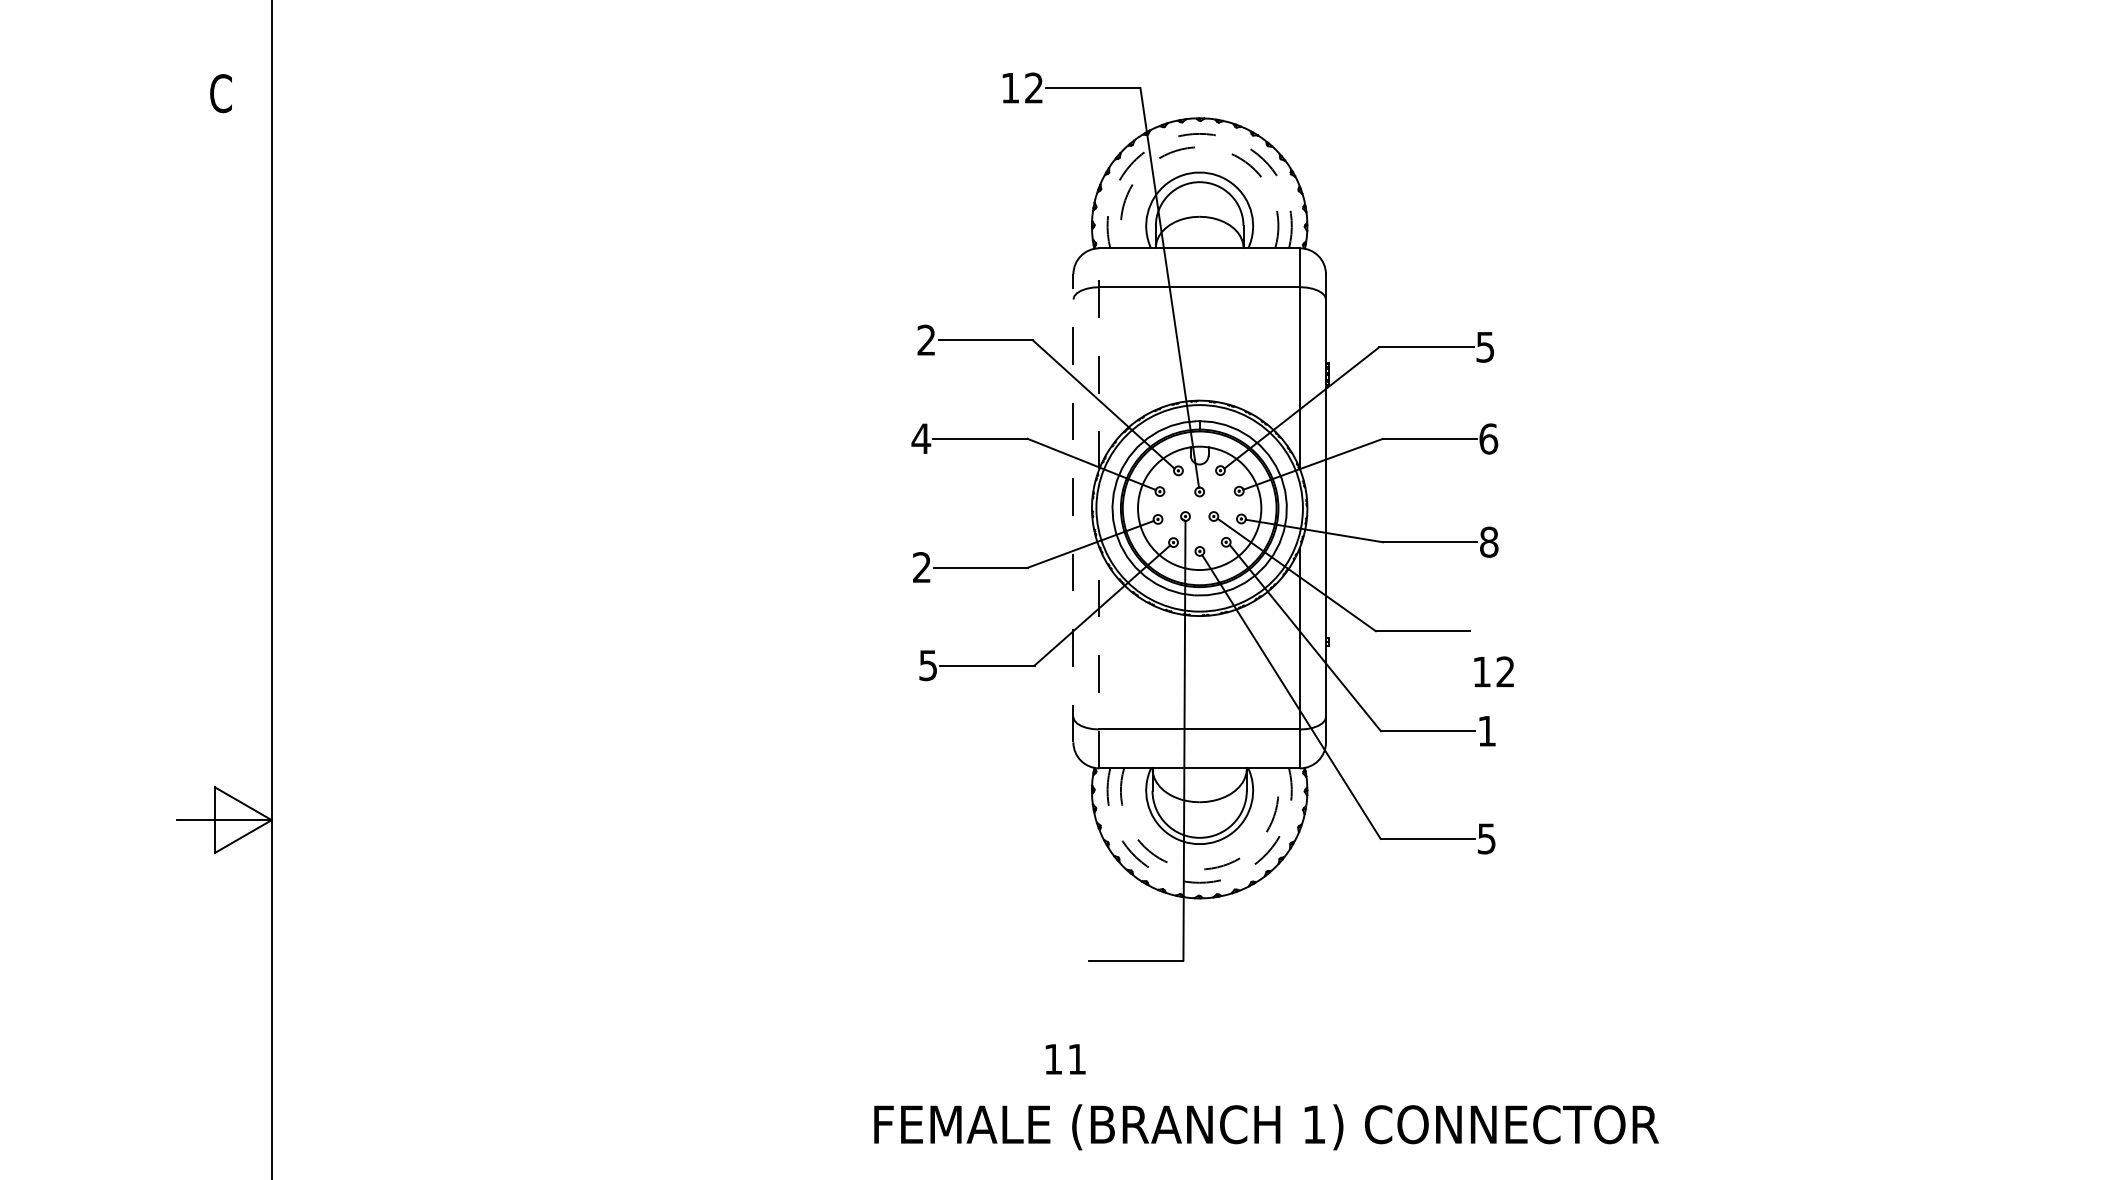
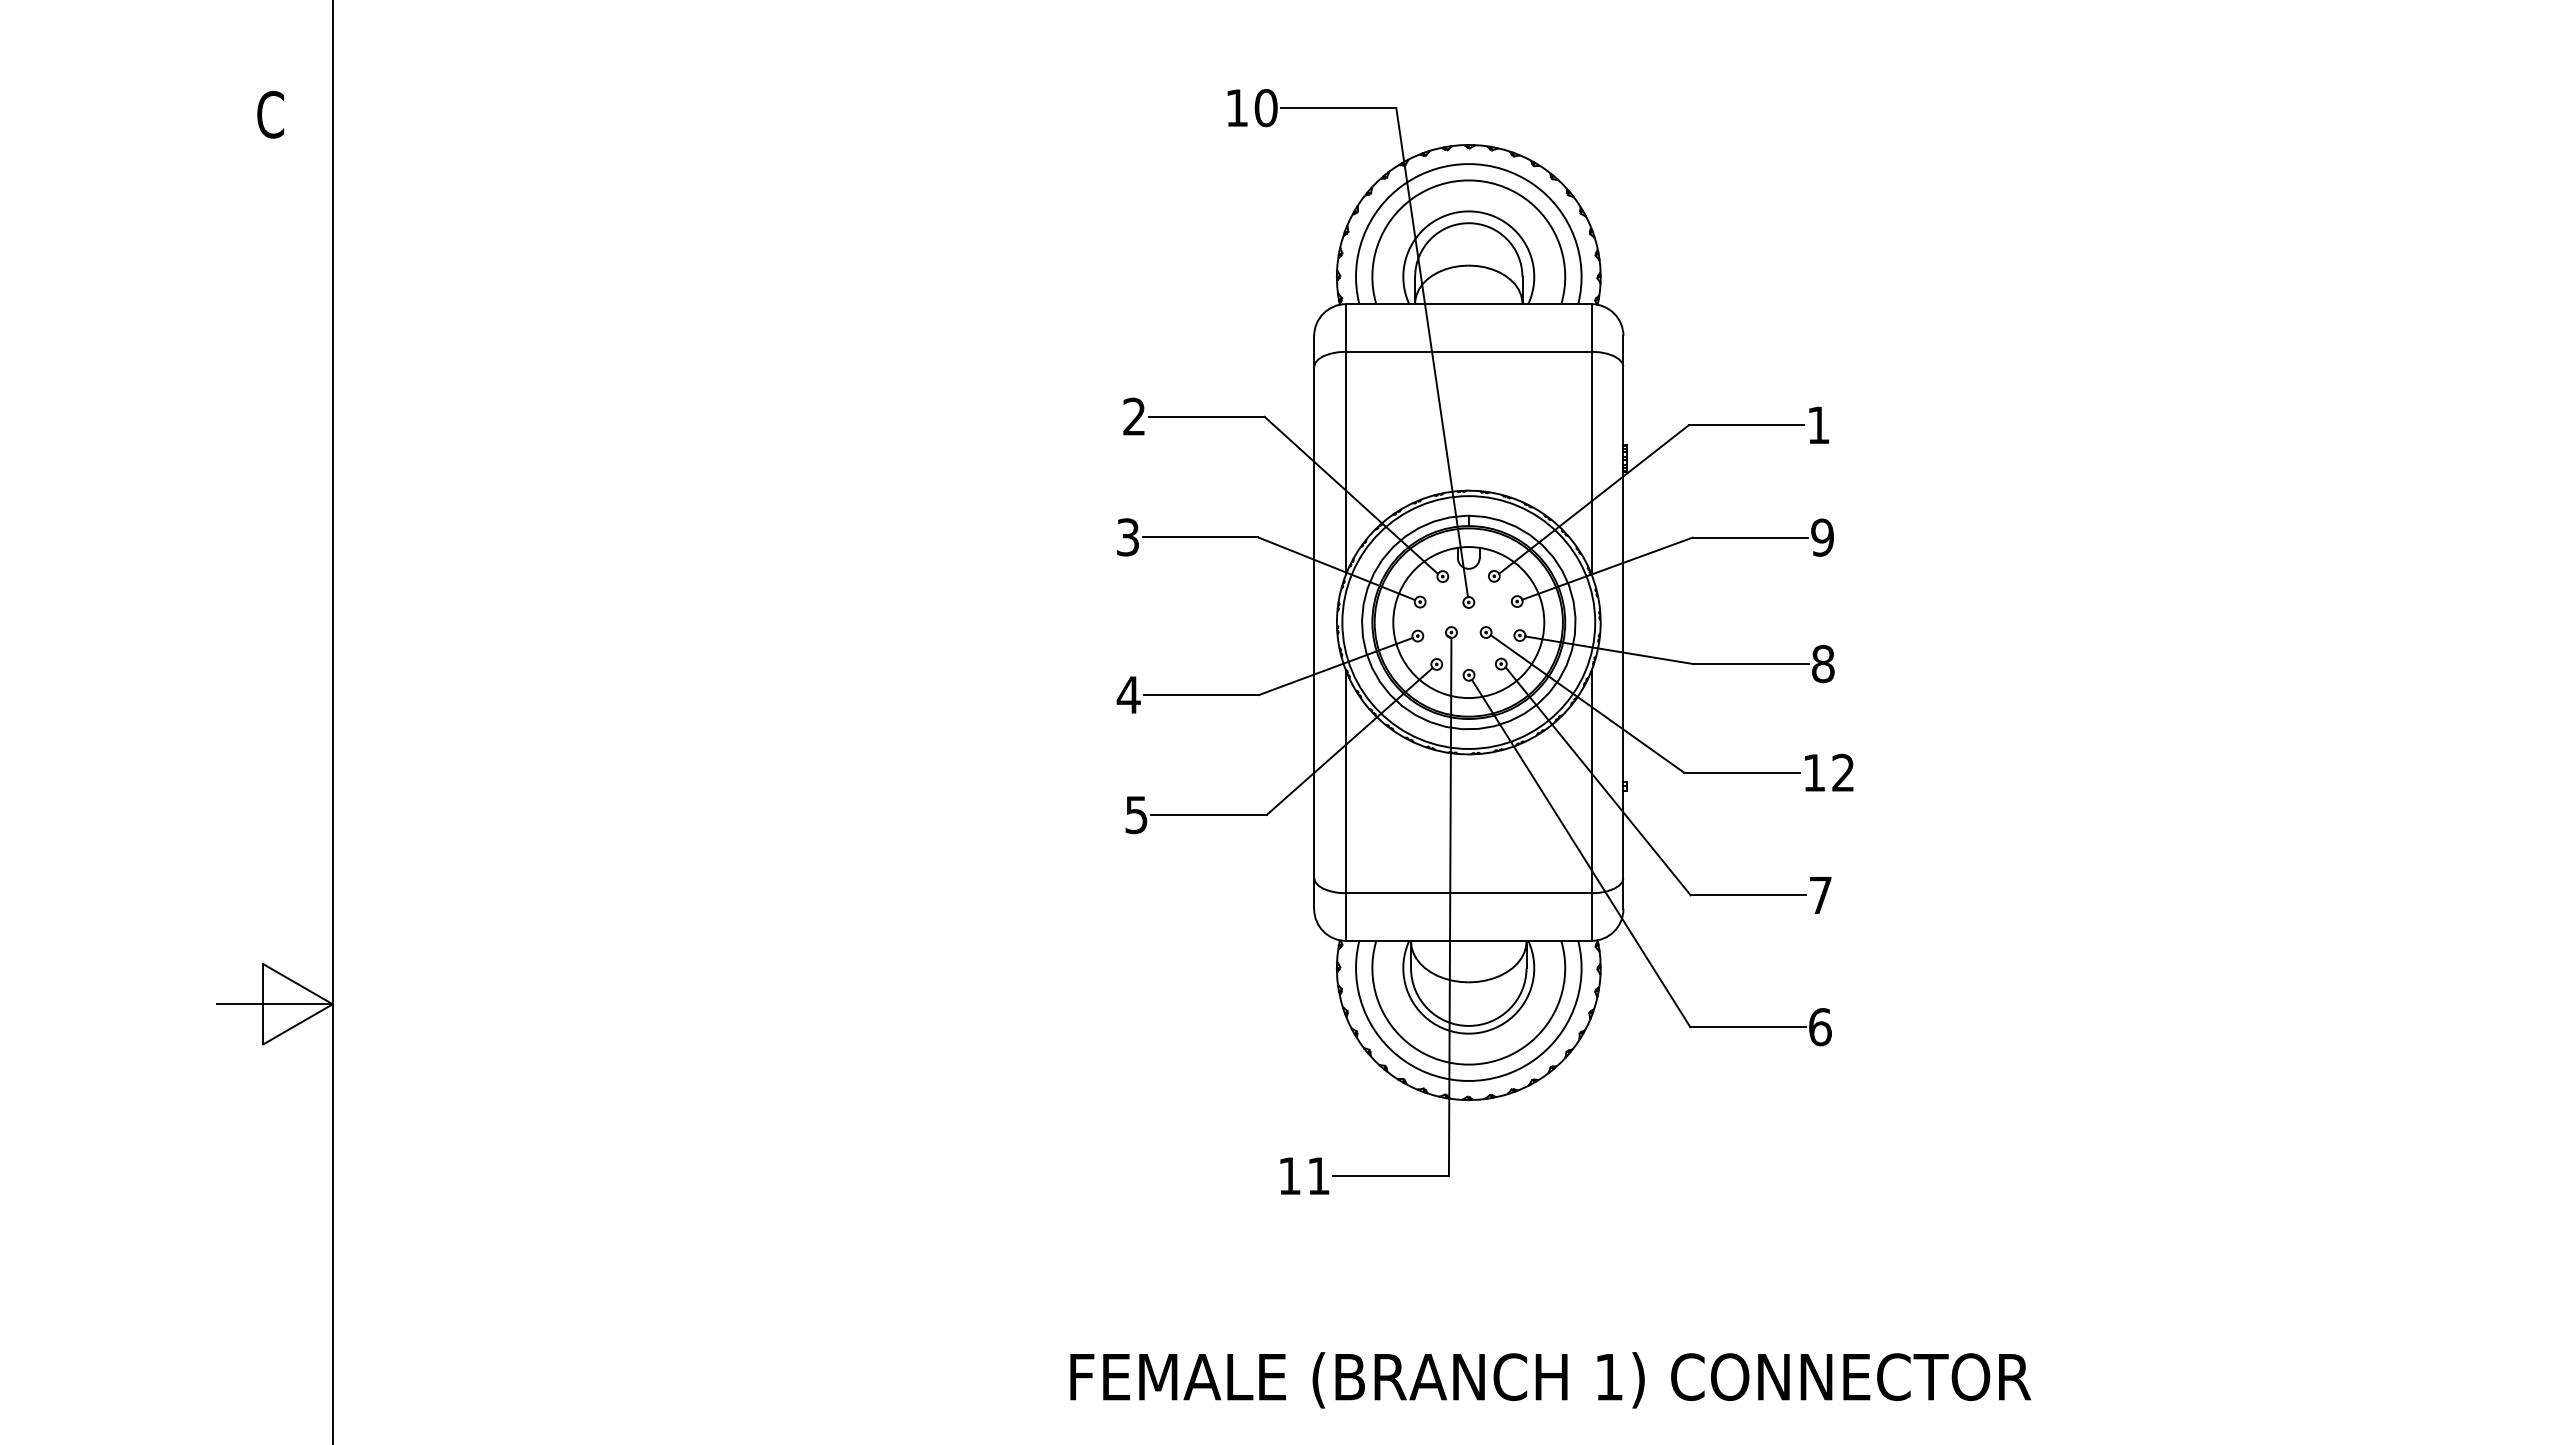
text: (1033, 88) -> (1265, 108), 12 -> 10
arc: (1199, 134) -> (1468, 164), dashed -> solid
arc: (1199, 147) -> (1468, 180), dashed -> solid
text: (1485, 347) -> (1818, 425), 5 -> 1
line: (1099, 358) -> (1346, 438), dashed -> solid
text: (920, 438) -> (1127, 537), 4 -> 3
text: (1488, 438) -> (1822, 537), 6 -> 9
line: (1073, 508) -> (1314, 622), dashed -> solid
text: (921, 567) -> (1128, 694), 2 -> 4
line: (1099, 657) -> (1346, 805), dashed -> solid
text: (1494, 671) -> (1829, 772), moved
text: (1486, 731) -> (1820, 895), 1 -> 7
text: (1486, 839) -> (1820, 1027), 5 -> 6
arc: (1199, 869) -> (1468, 1064), dashed -> solid
arc: (1199, 882) -> (1468, 1080), dashed -> solid
text: (1065, 1058) -> (1304, 1175), moved

